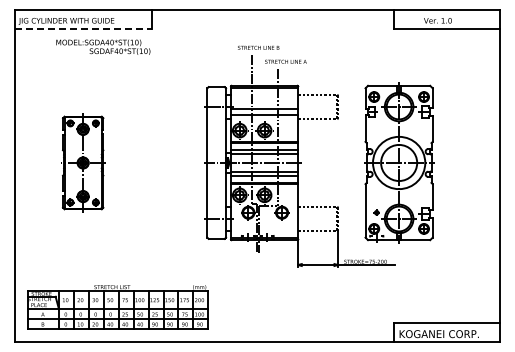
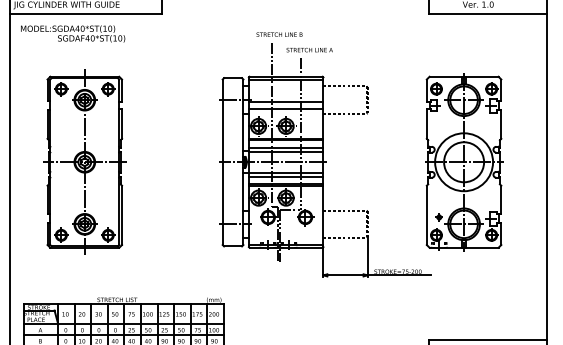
line: (84, 29) -> (86, 14), dashed -> solid
text: (103, 46) -> (73, 33), moved
part: (83, 162) -> (85, 161), size x1.67
part: (399, 162) -> (464, 161), moved

